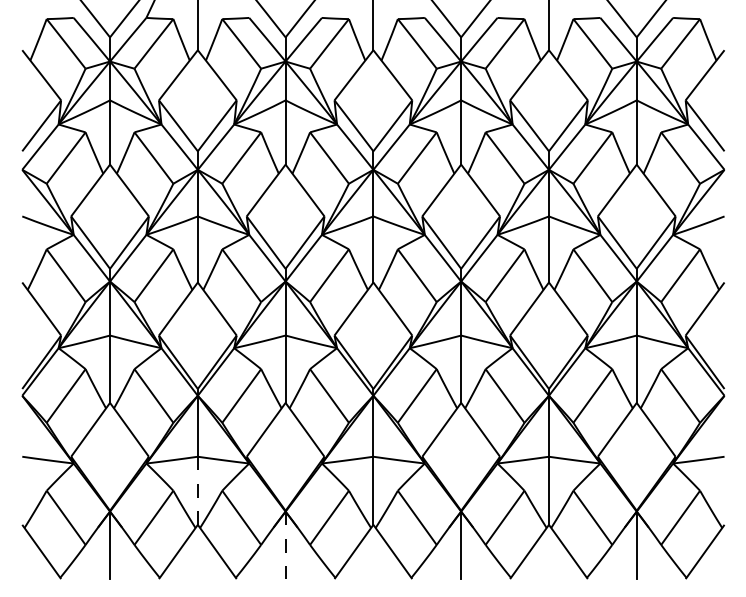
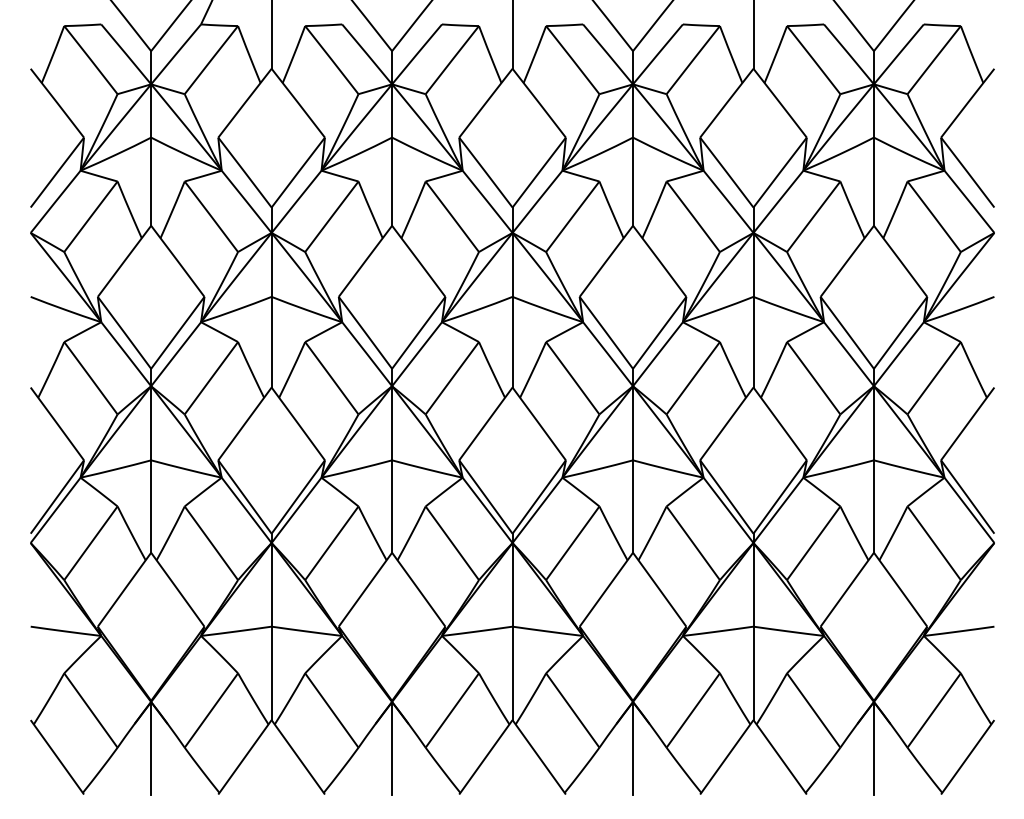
line: (197, 490) -> (271, 673), dashed -> solid
line: (285, 545) -> (392, 748), dashed -> solid

